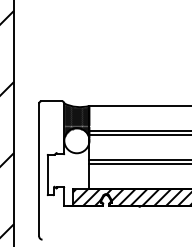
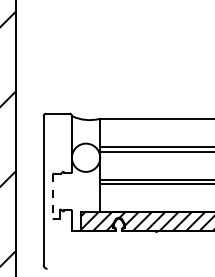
hatch: (76, 120) -> (85, 135), removed
line: (47, 175) -> (53, 196), solid -> dashed

